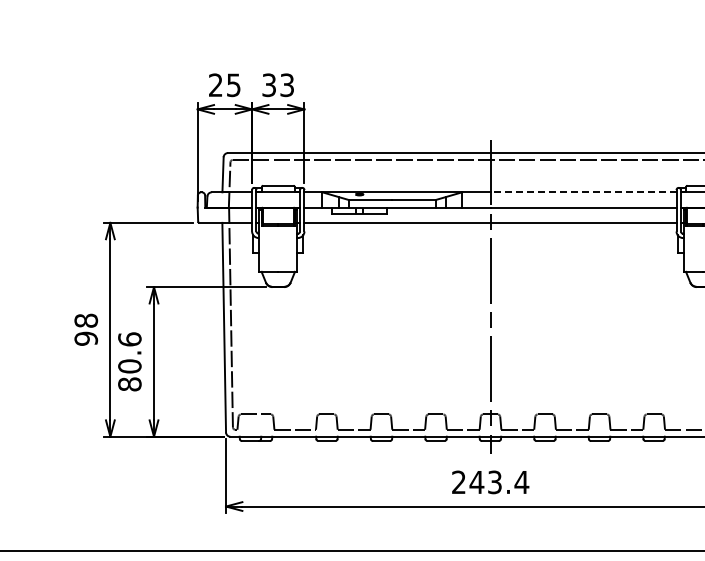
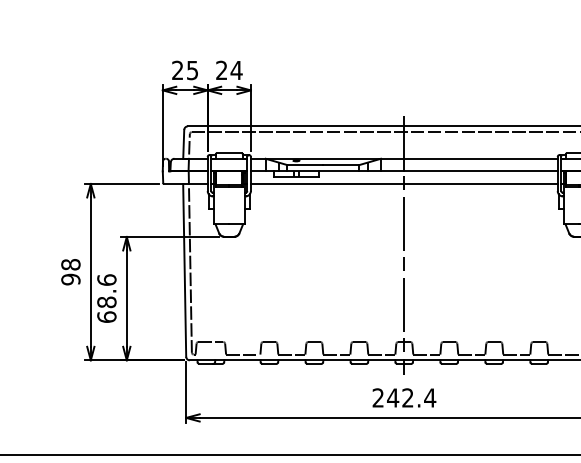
text: (278, 85) -> (229, 70), 33 -> 24
line: (583, 192) -> (481, 158), dashed -> solid
text: (129, 375) -> (106, 309), 80.6 -> 68.6
text: (494, 482) -> (407, 398), 243.4 -> 242.4

